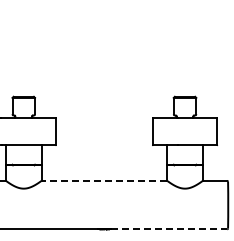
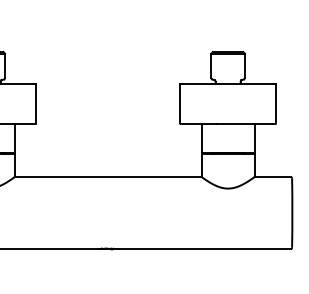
line: (104, 180) -> (108, 176), dashed -> solid
line: (169, 229) -> (205, 249), dashed -> solid

